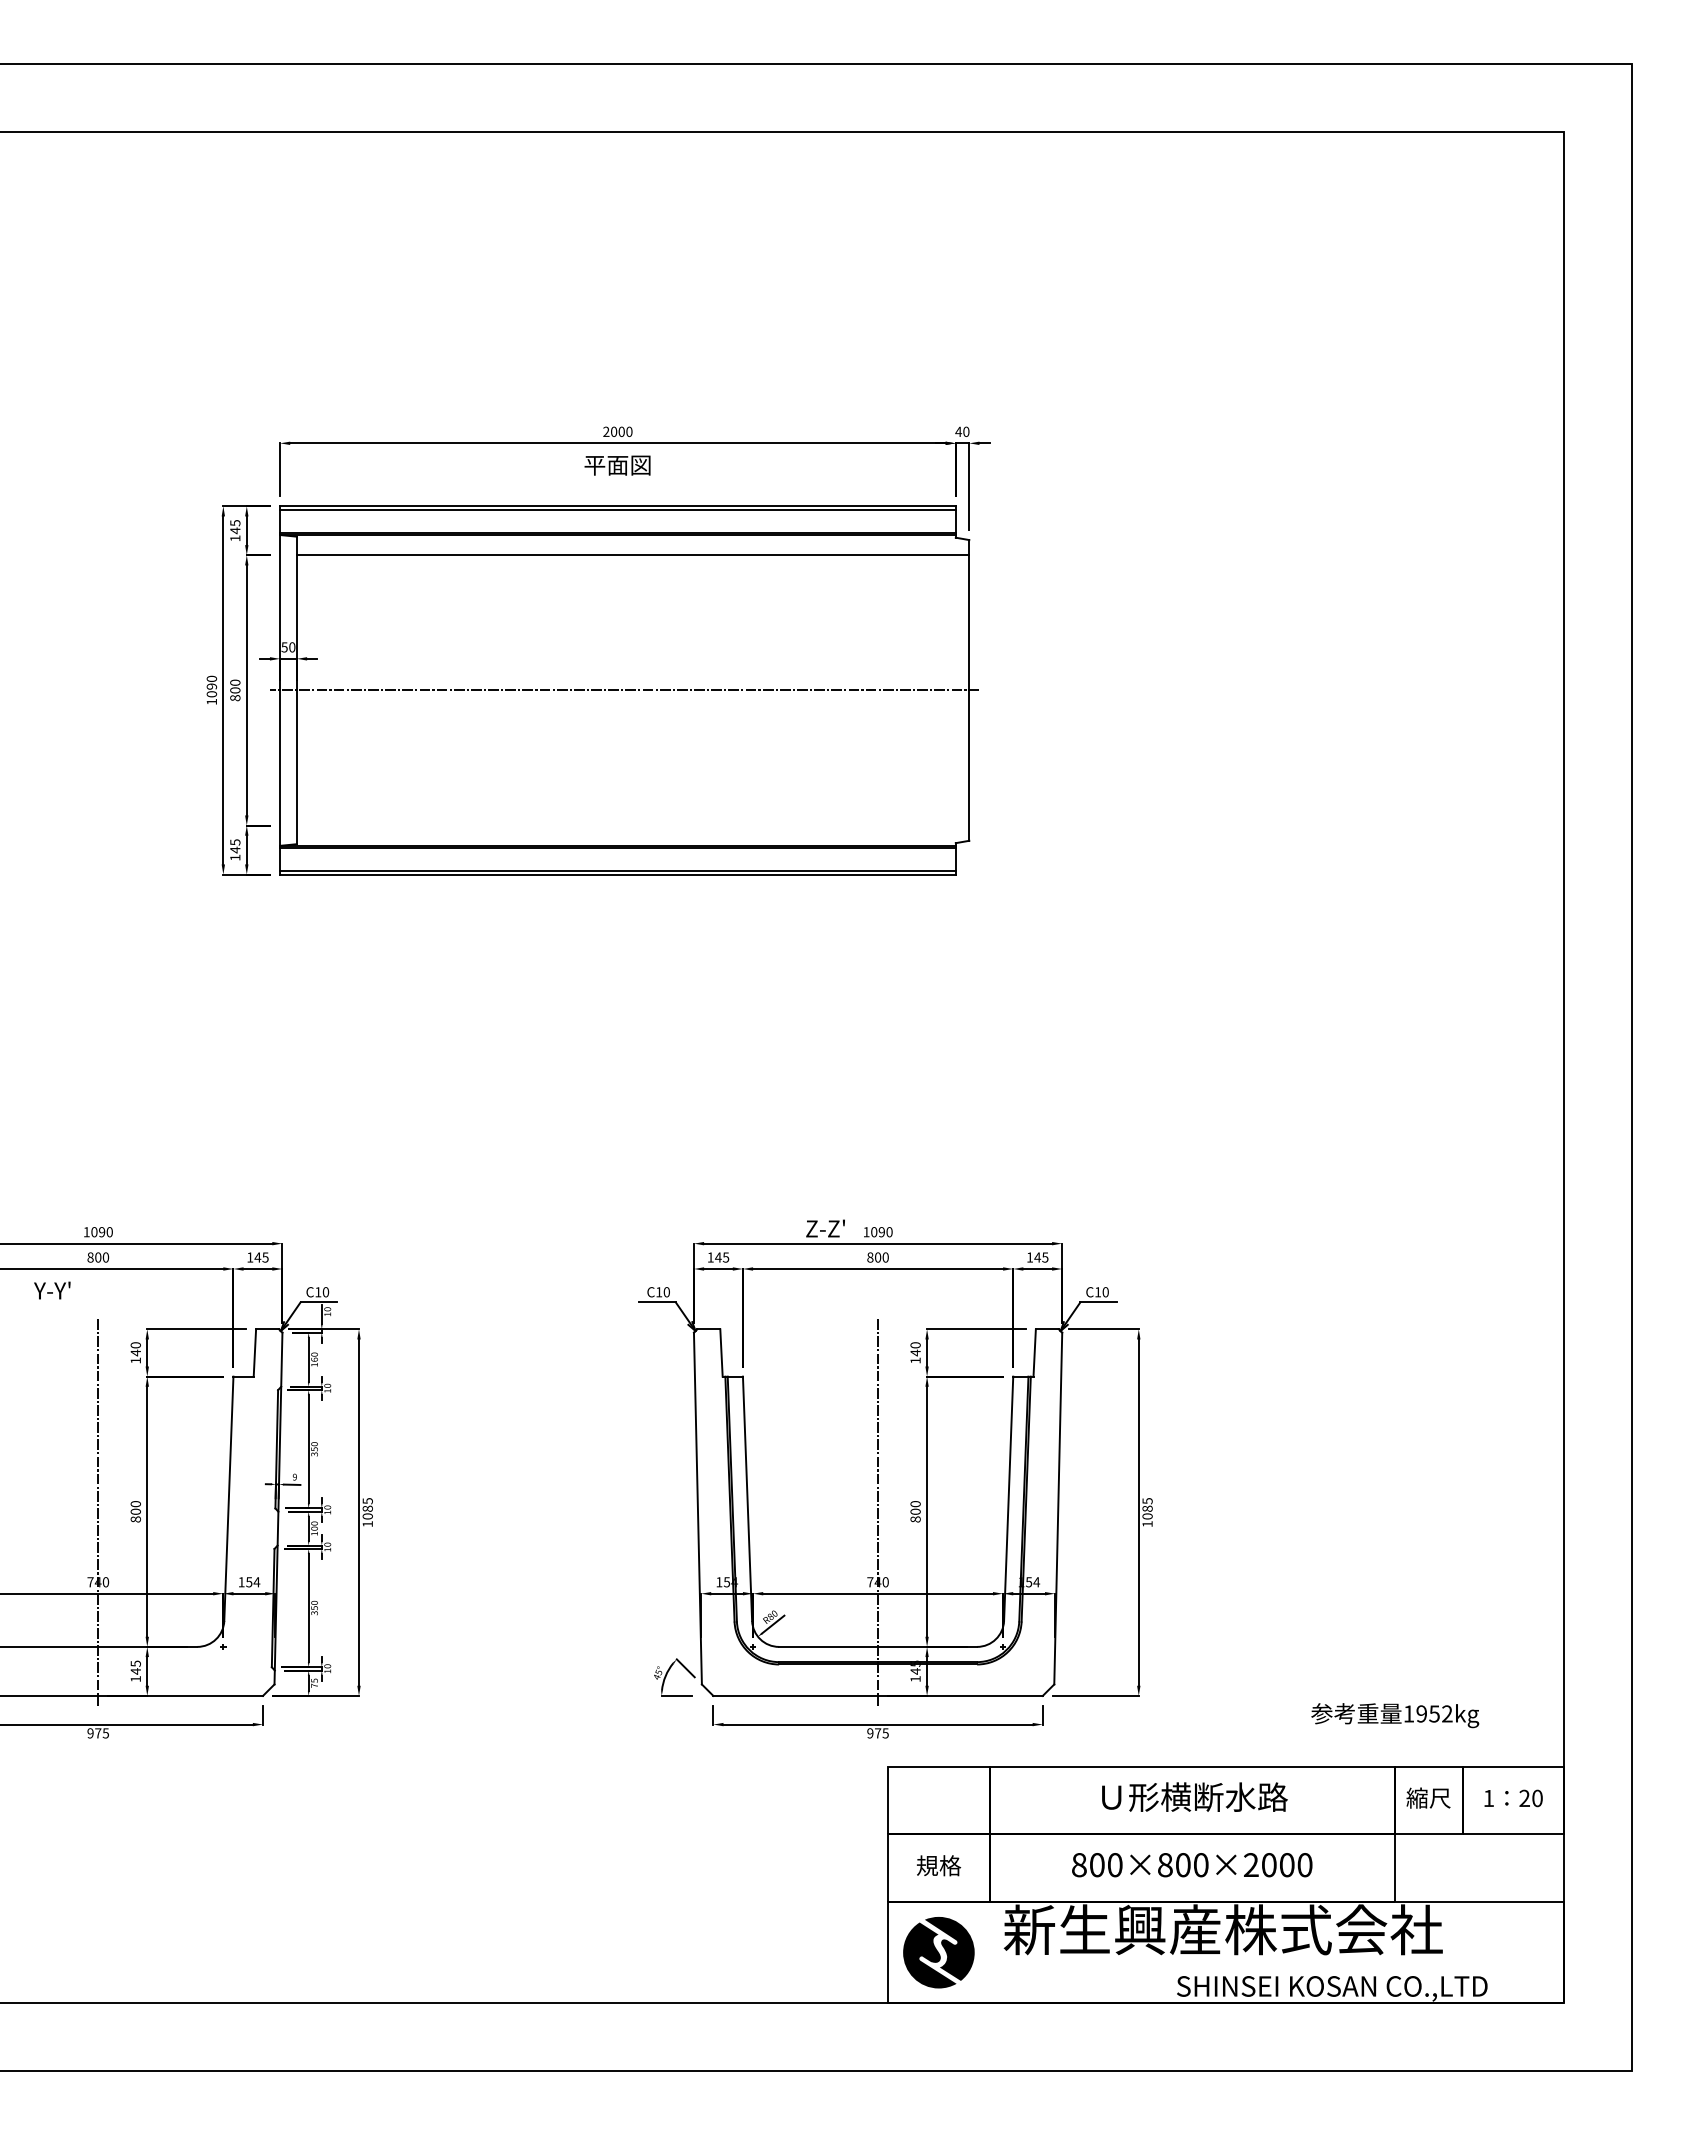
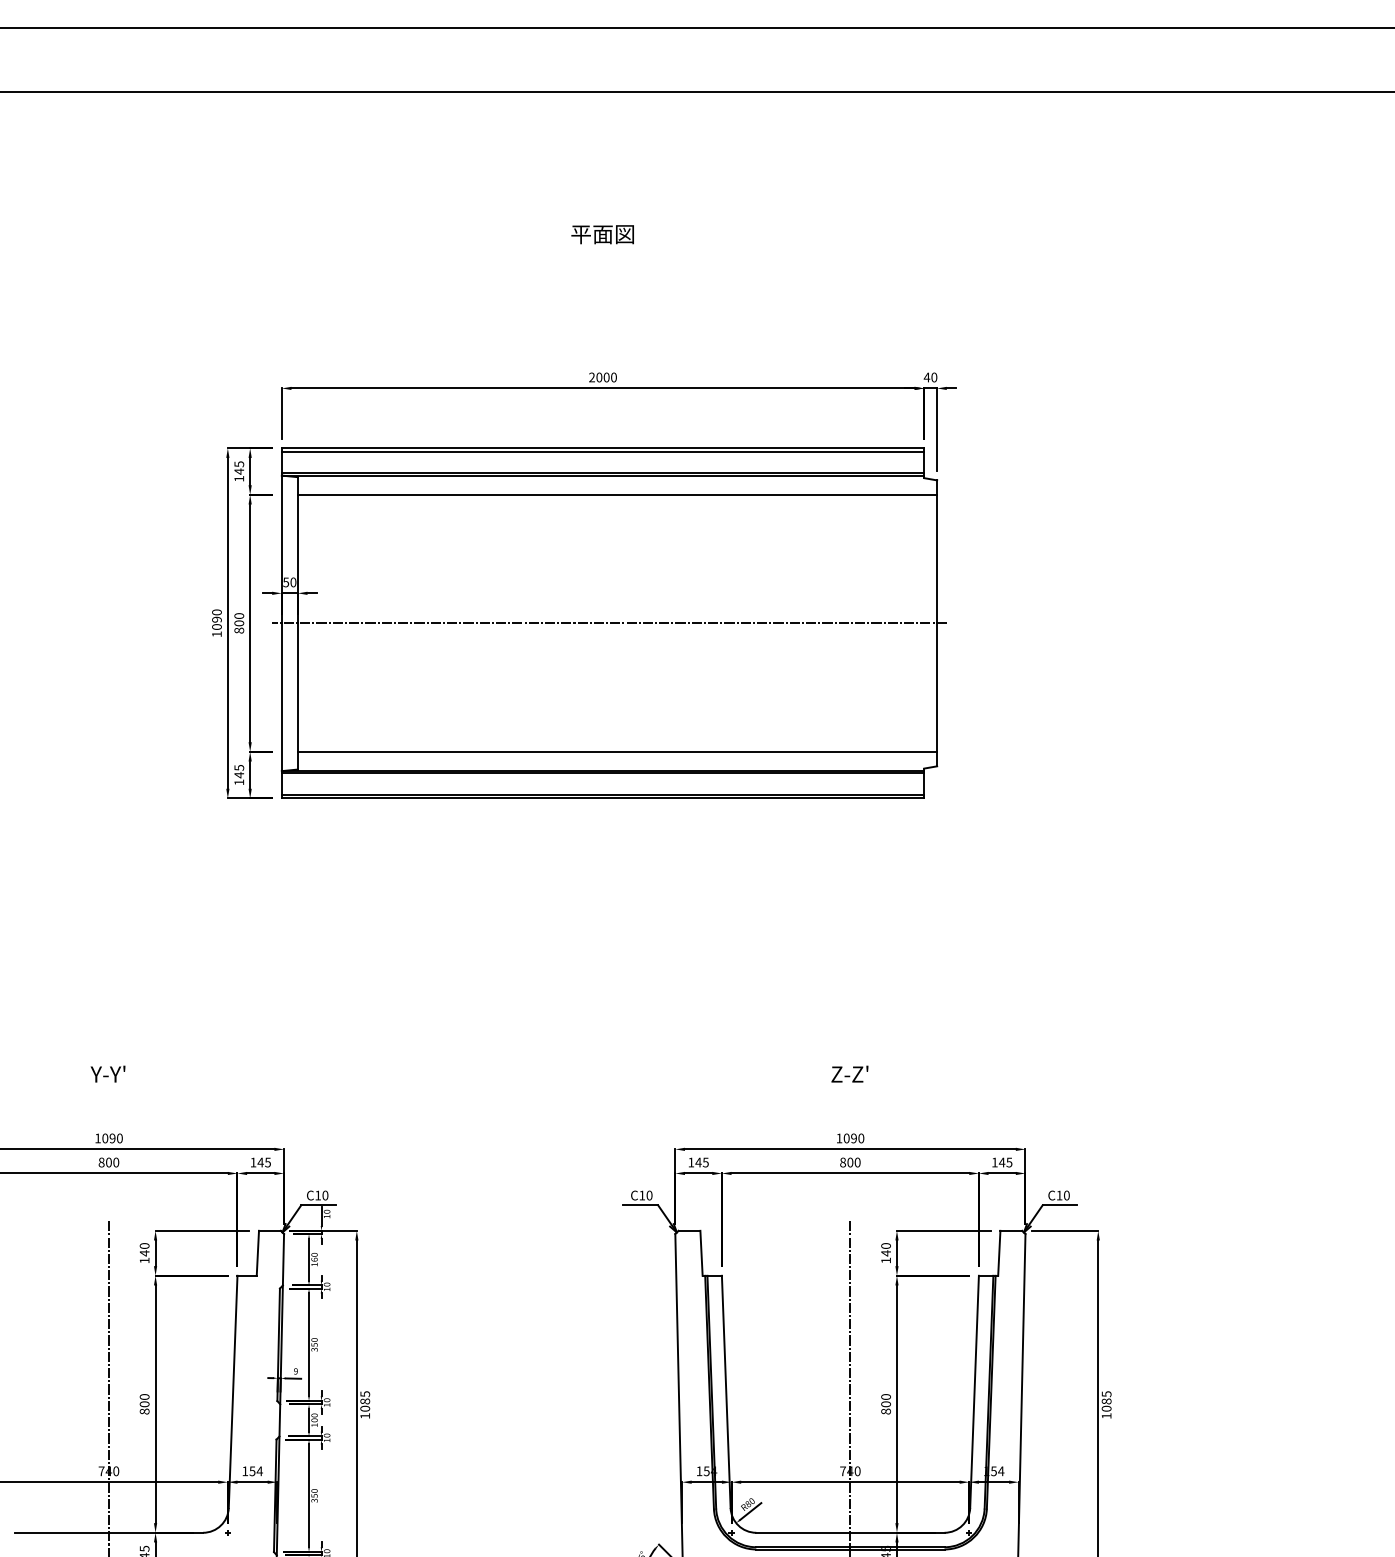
text: (617, 465) -> (602, 234), moved
line: (632, 825) -> (616, 751), added
text: (825, 1228) -> (849, 1074), moved
text: (52, 1290) -> (108, 1074), moved

